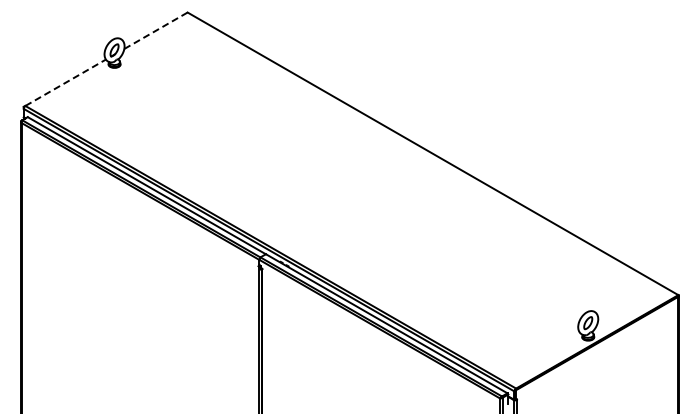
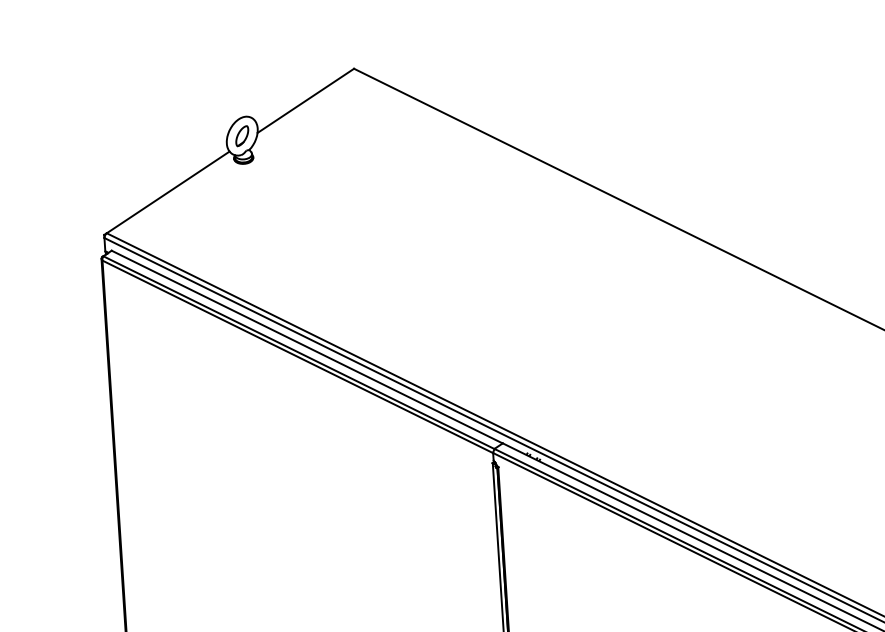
line: (155, 30) -> (305, 100), dashed -> solid
line: (66, 82) -> (169, 191), dashed -> solid

